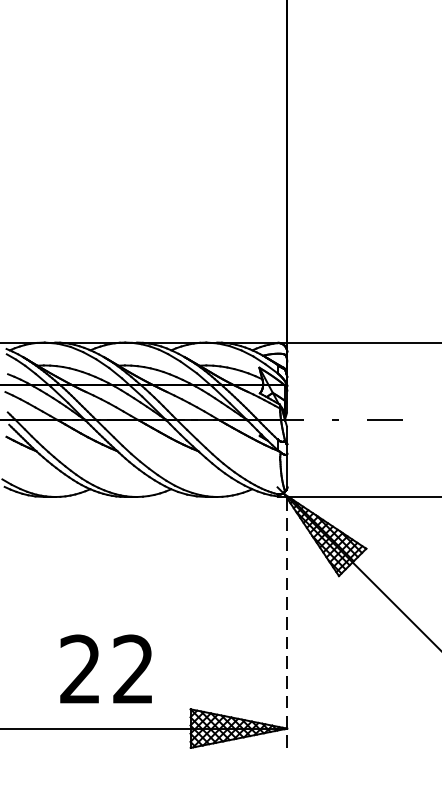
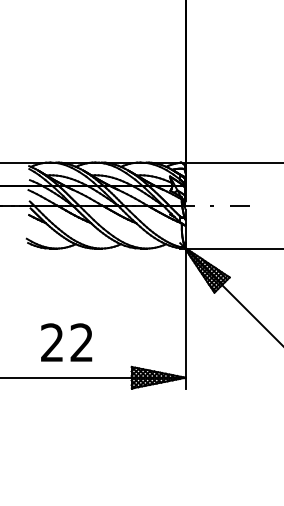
line: (287, 616) -> (185, 315), dashed -> solid
text: (105, 668) -> (66, 342), moved

